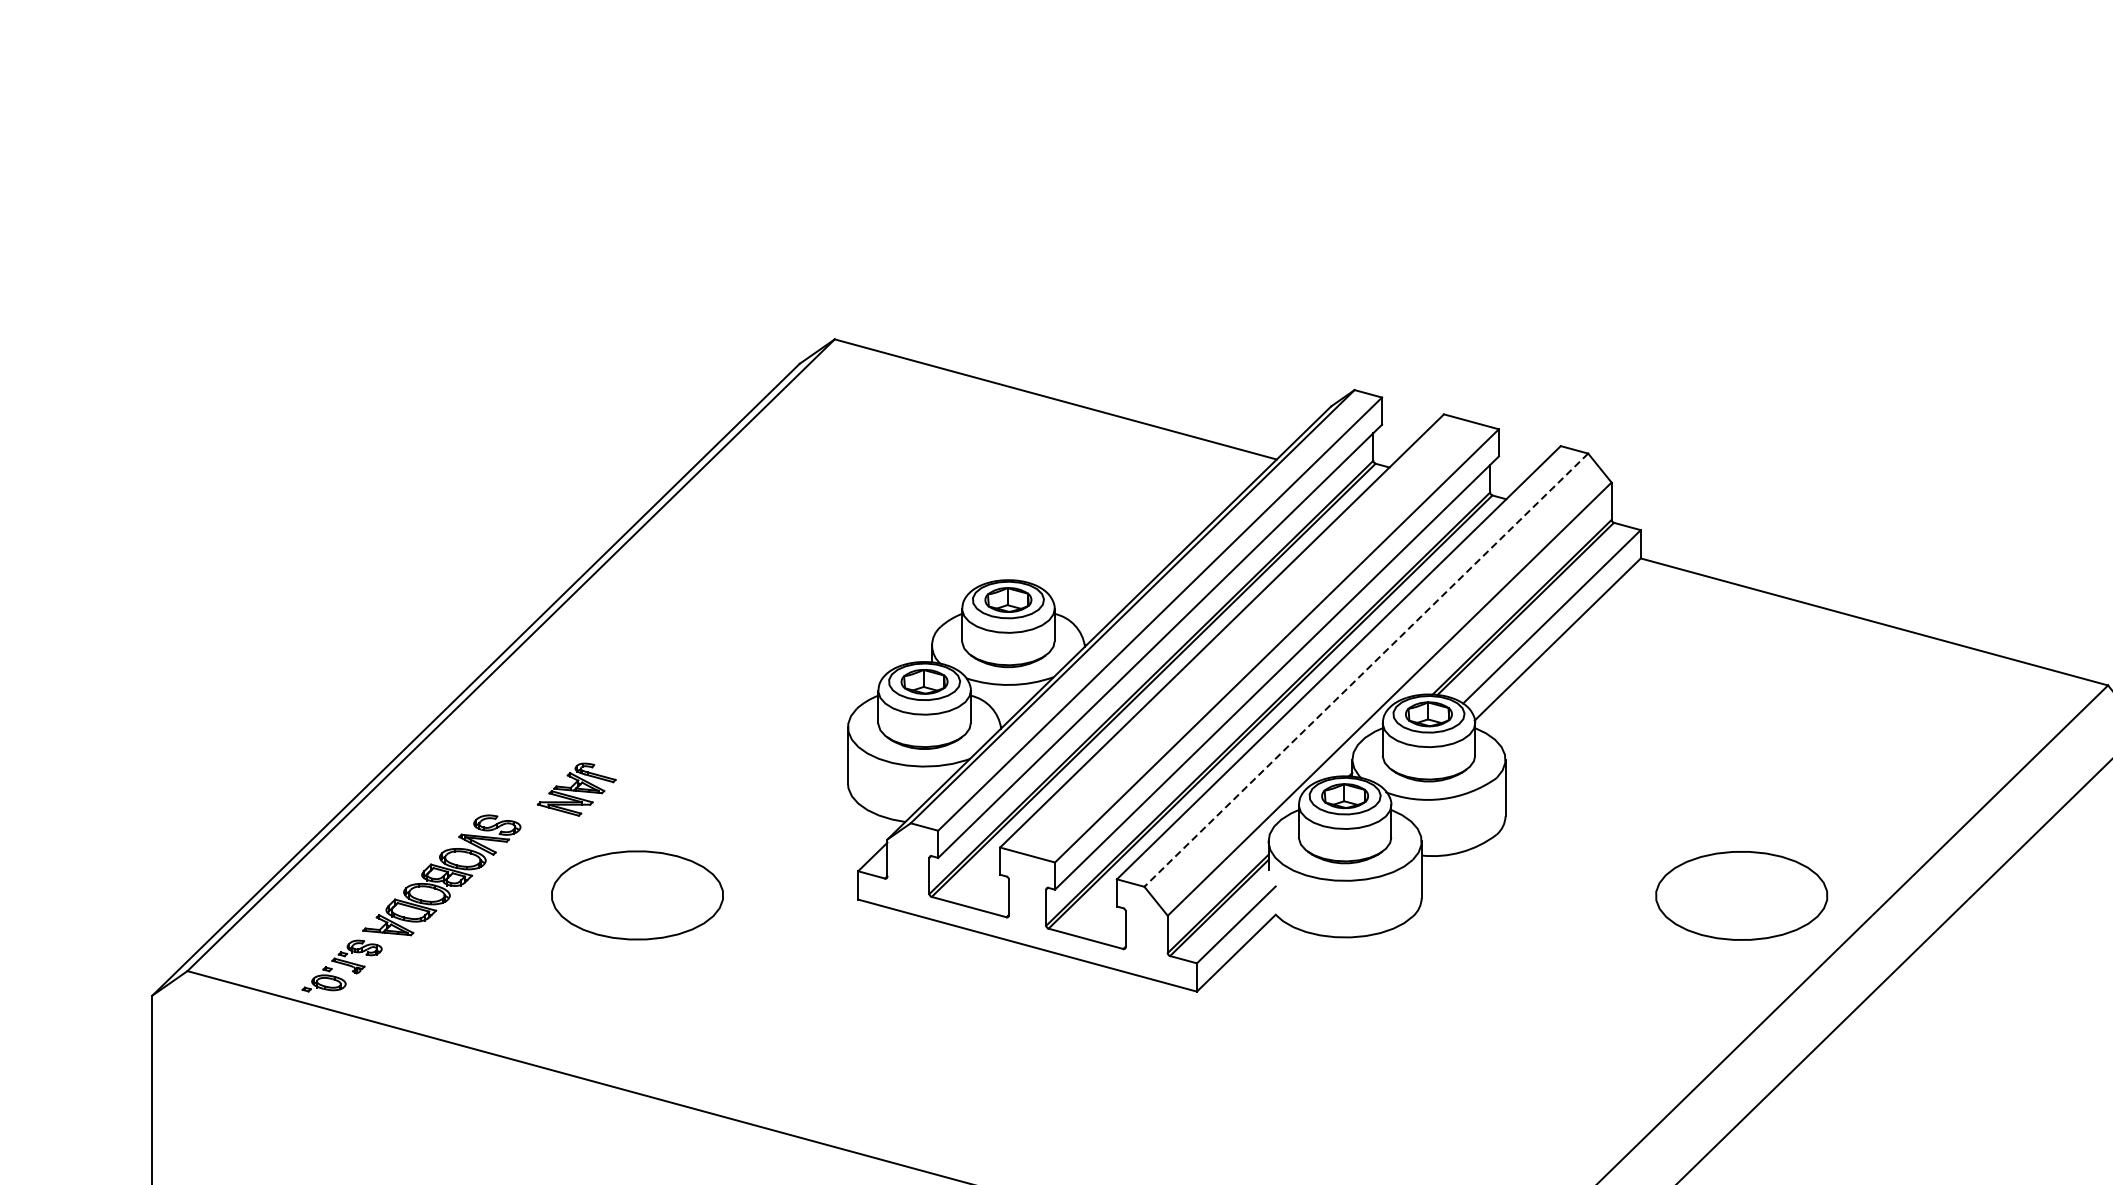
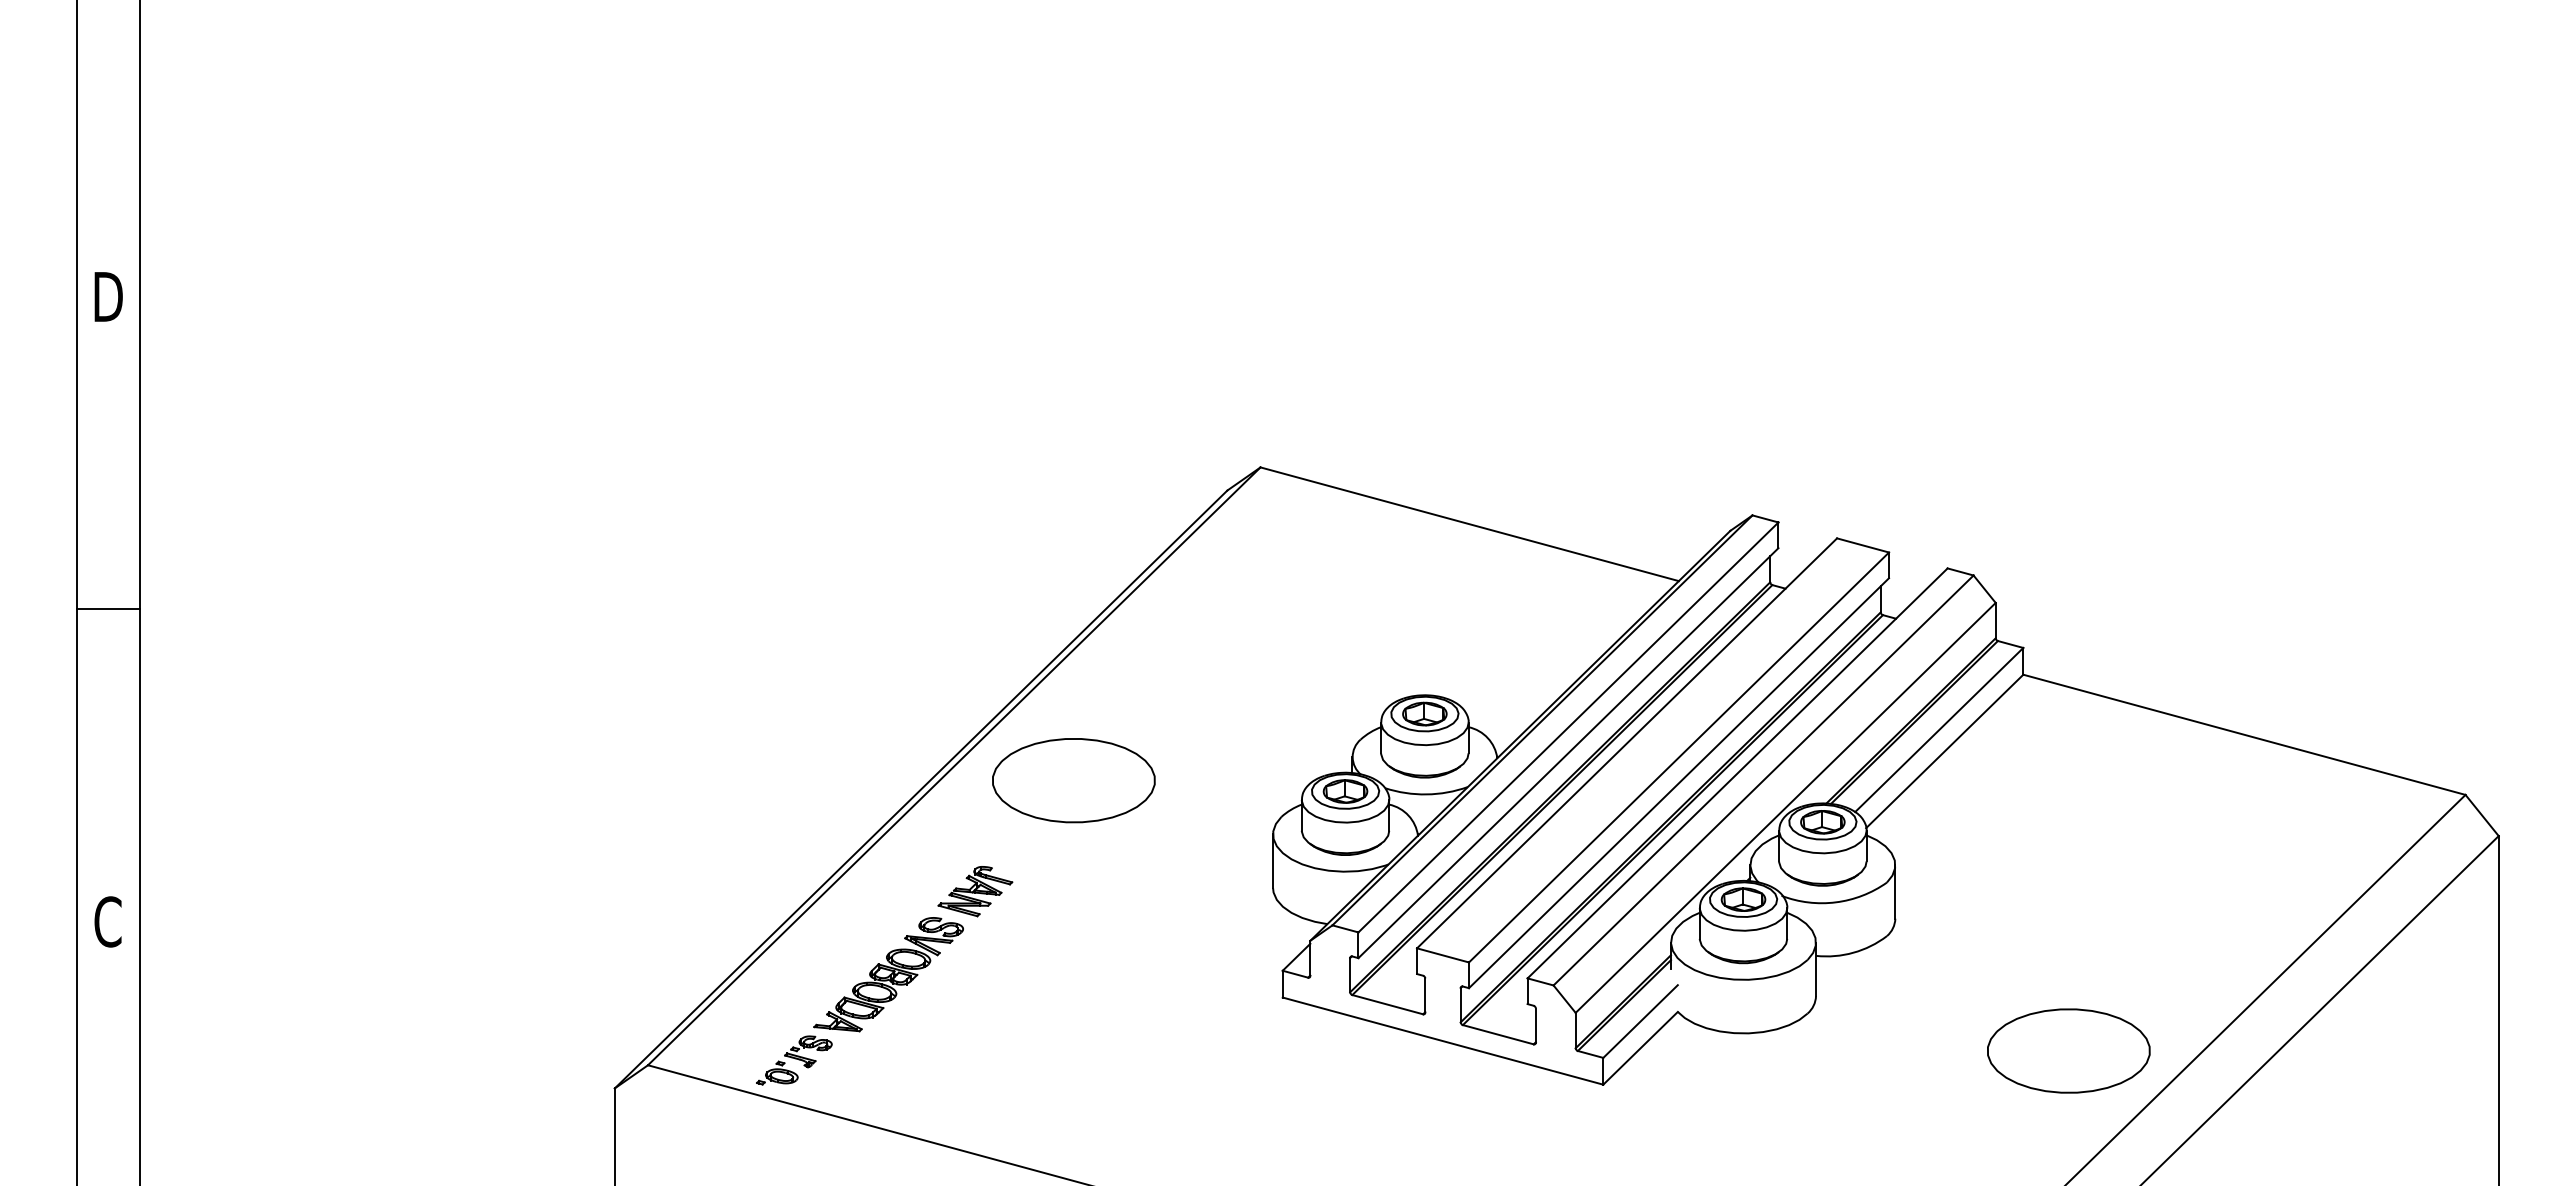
line: (1366, 670) -> (1763, 780), dashed -> solid
part: (576, 789) -> (975, 891), moved
part: (637, 895) -> (1073, 780), moved
part: (1741, 895) -> (2068, 1050), moved

